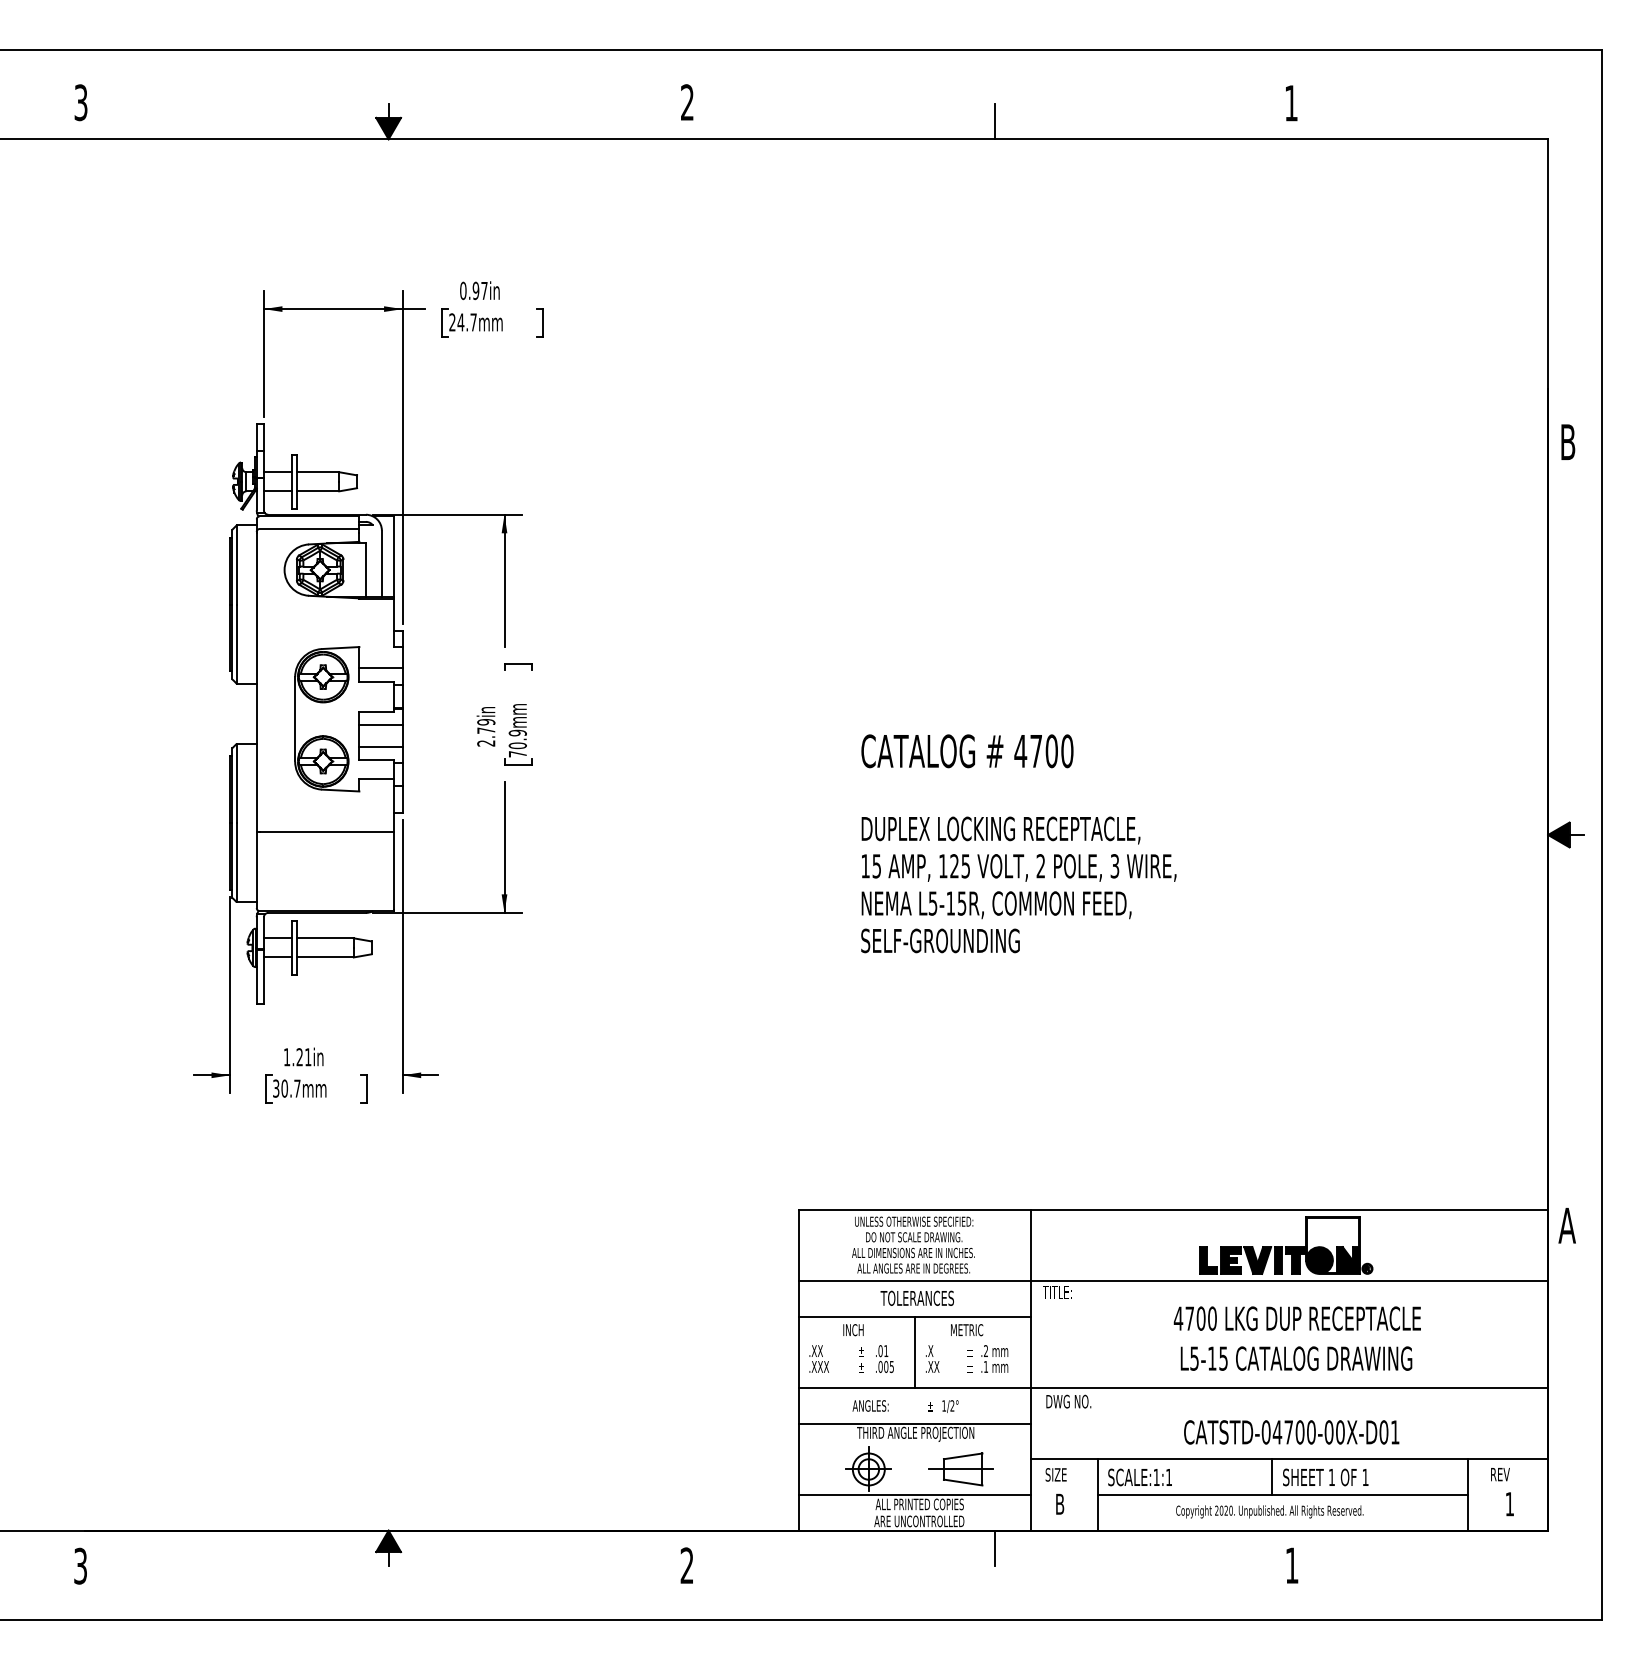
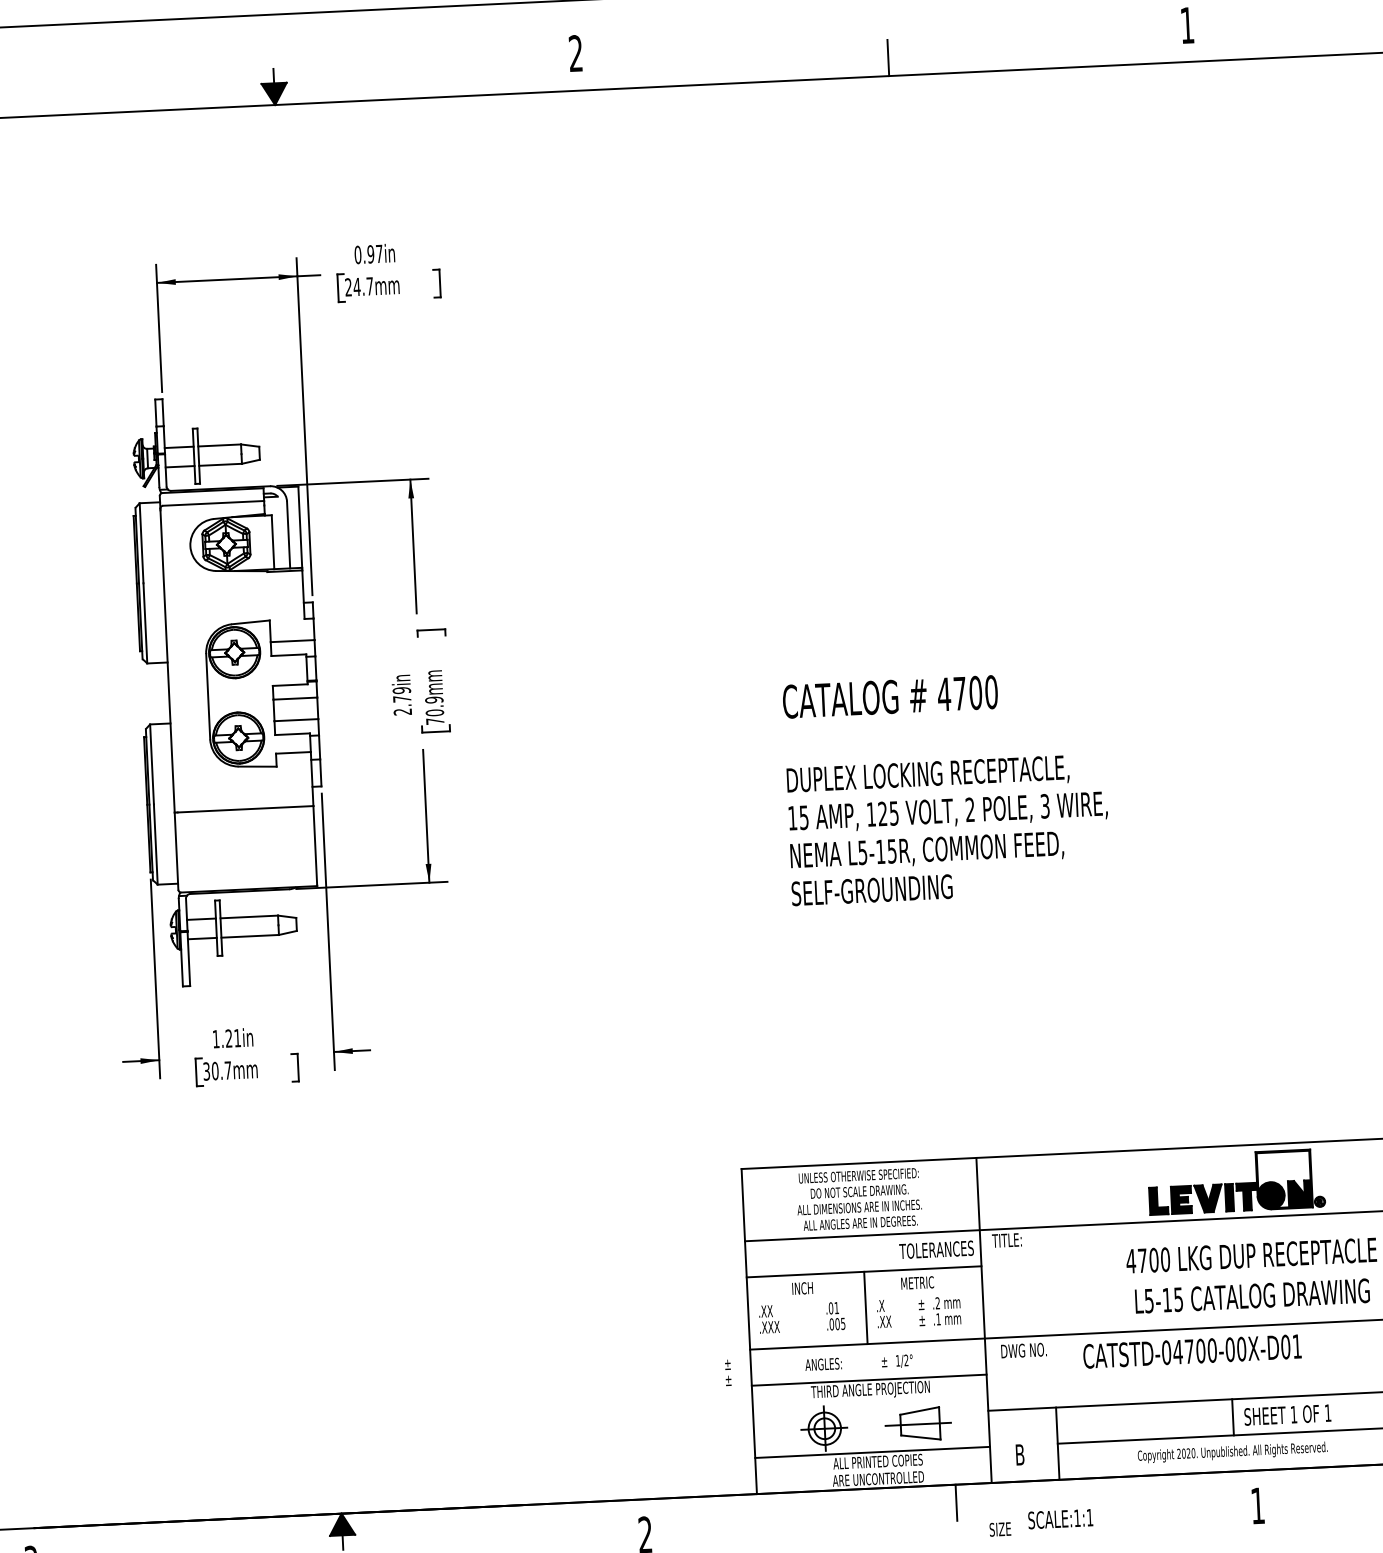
text: (916, 1297) -> (935, 1249), moved
text: (861, 1359) -> (728, 1372), moved
text: (1291, 1432) -> (1192, 1351), moved
text: (1055, 1474) -> (999, 1529), moved
text: (1139, 1477) -> (1060, 1519), moved

